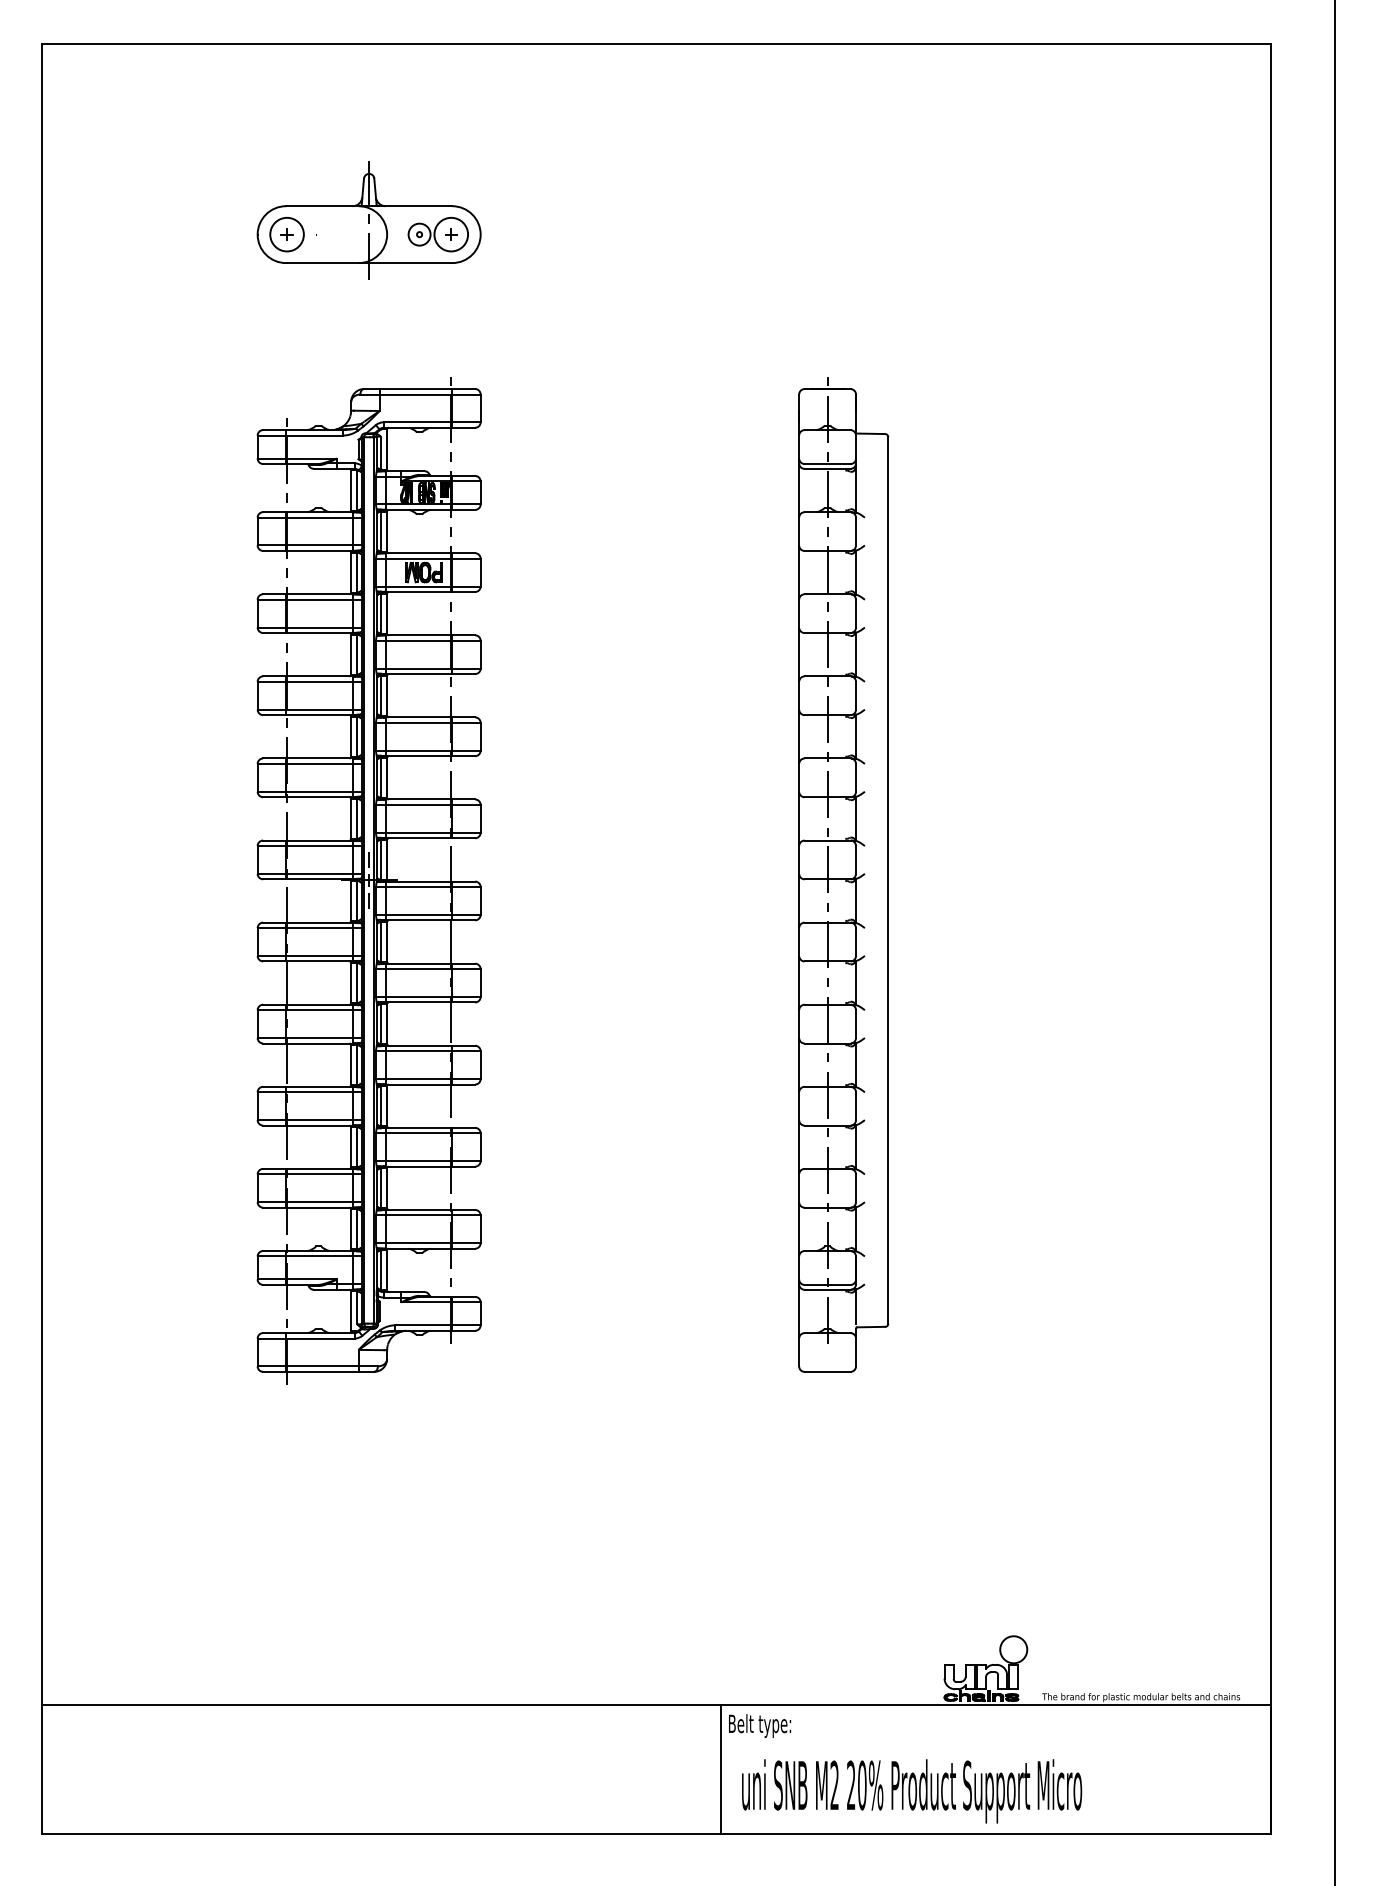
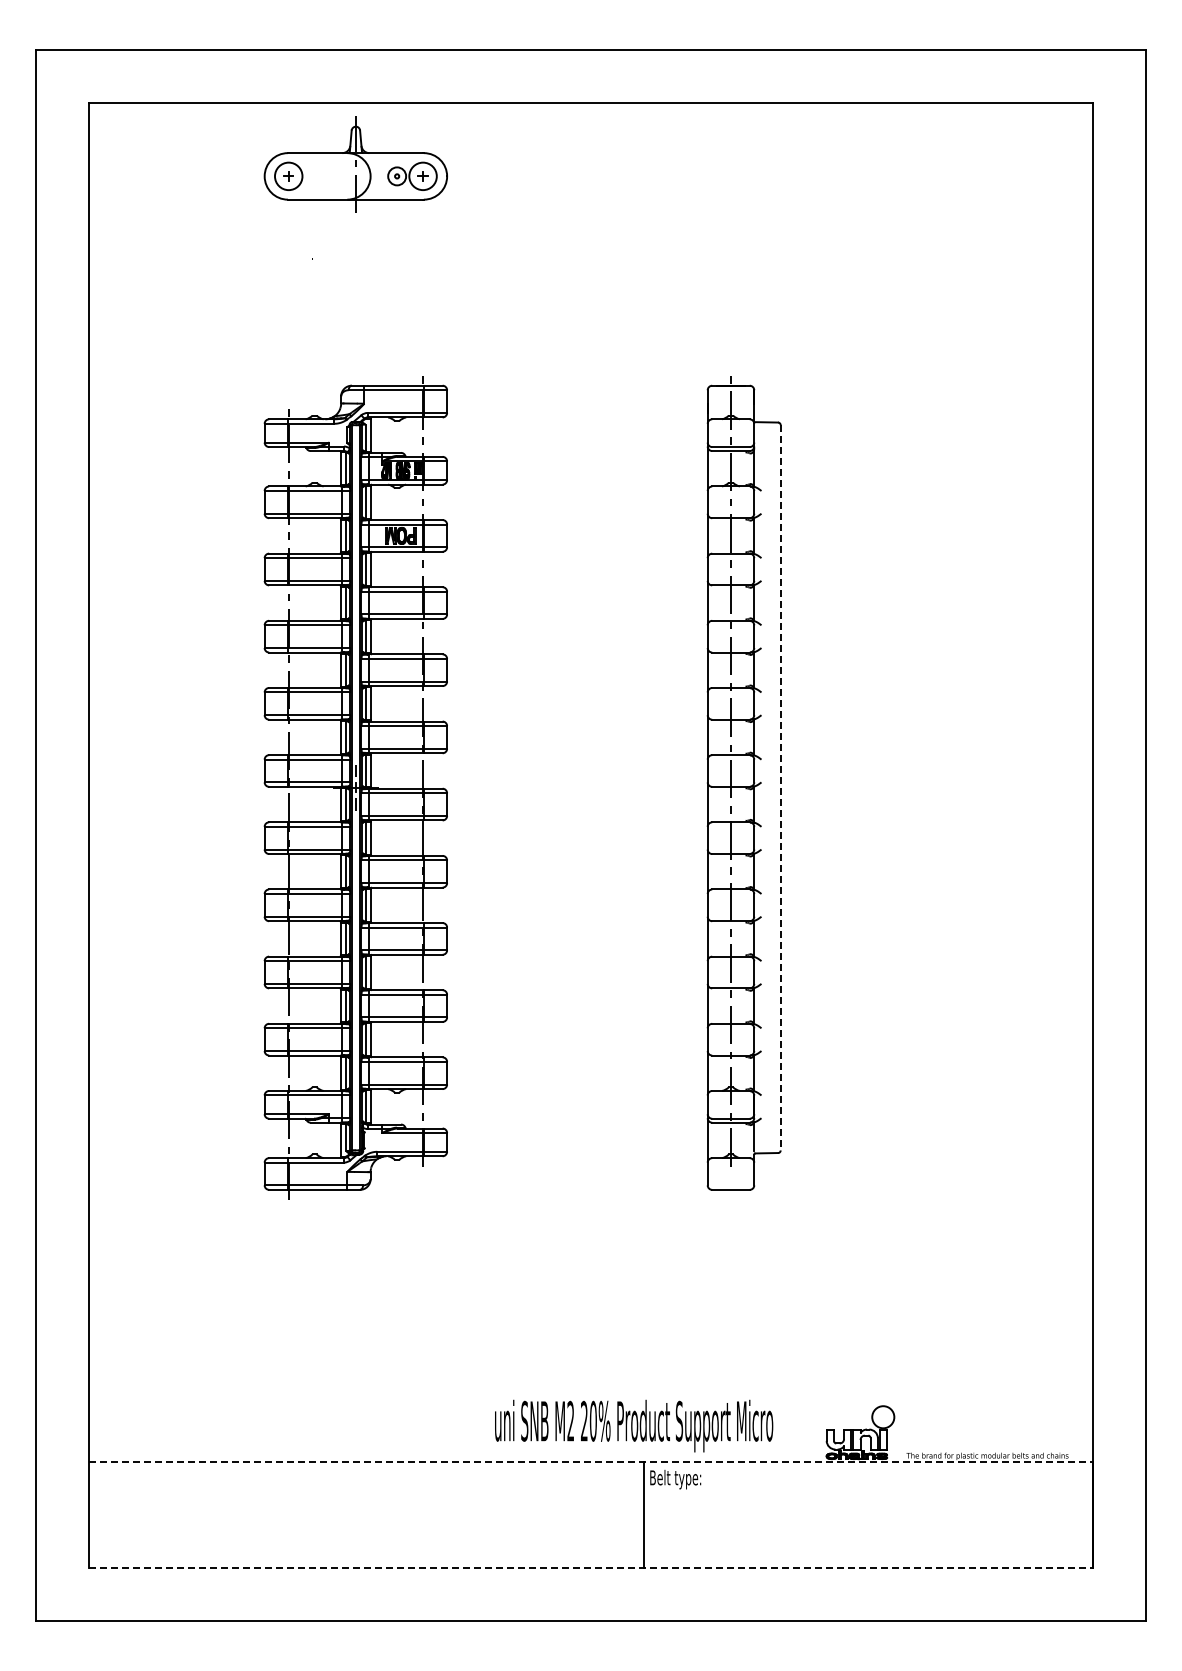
part: (368, 220) -> (355, 164), moved
line: (888, 880) -> (780, 787), solid -> dashed
line: (657, 1705) -> (591, 1462), solid -> dashed
text: (912, 1790) -> (634, 1425), moved
line: (657, 1833) -> (591, 1567), solid -> dashed

